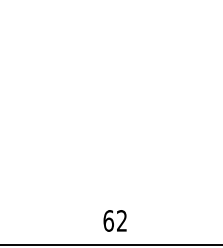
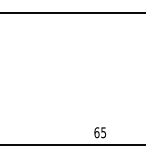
text: (121, 220) -> (103, 132), 62 -> 65

